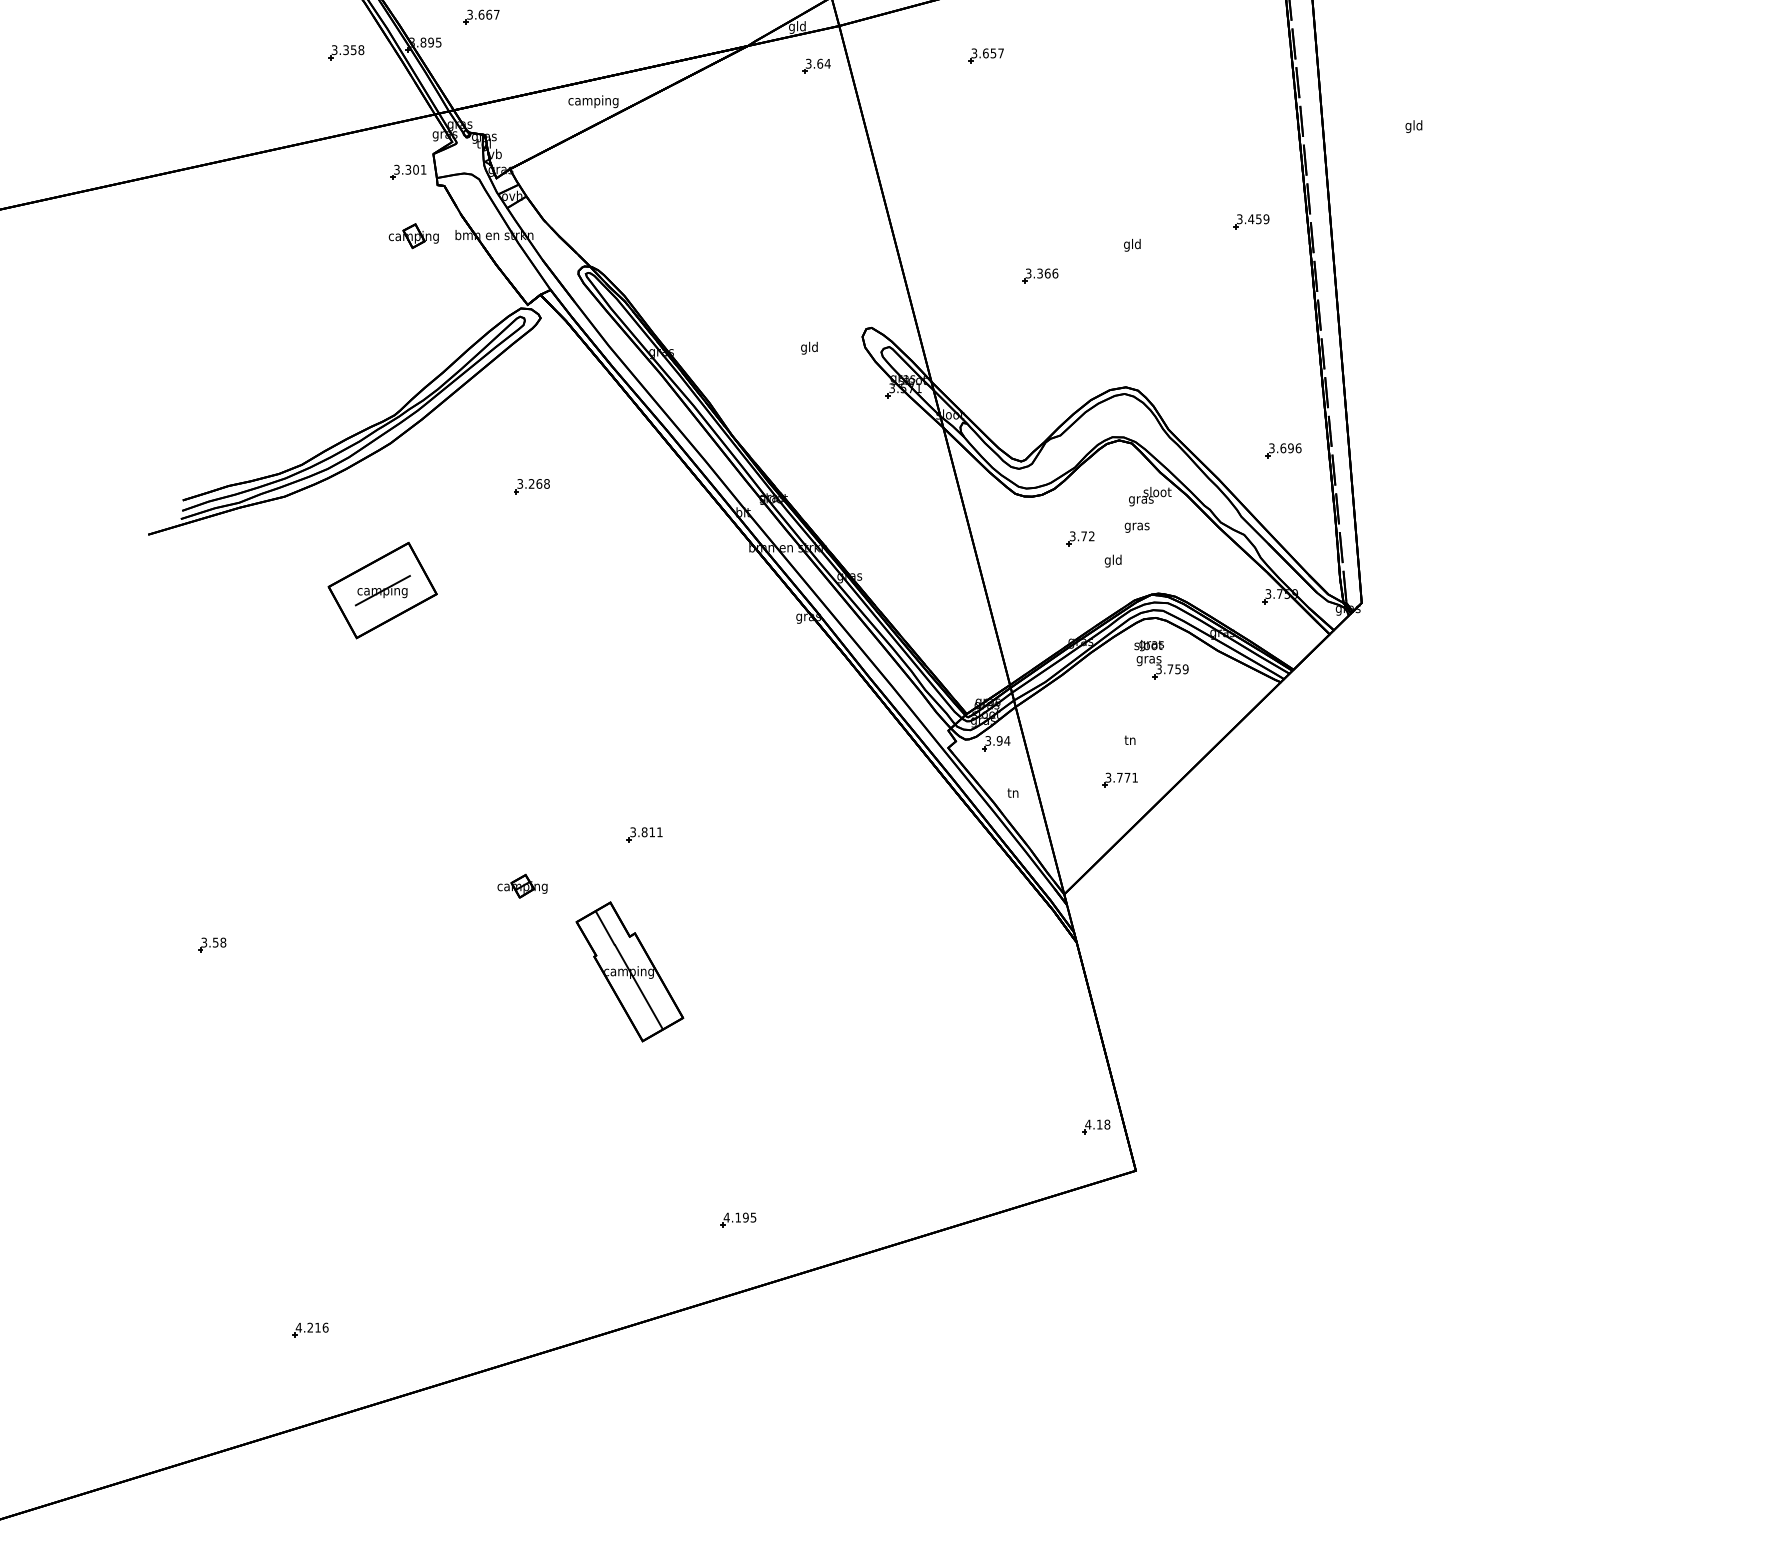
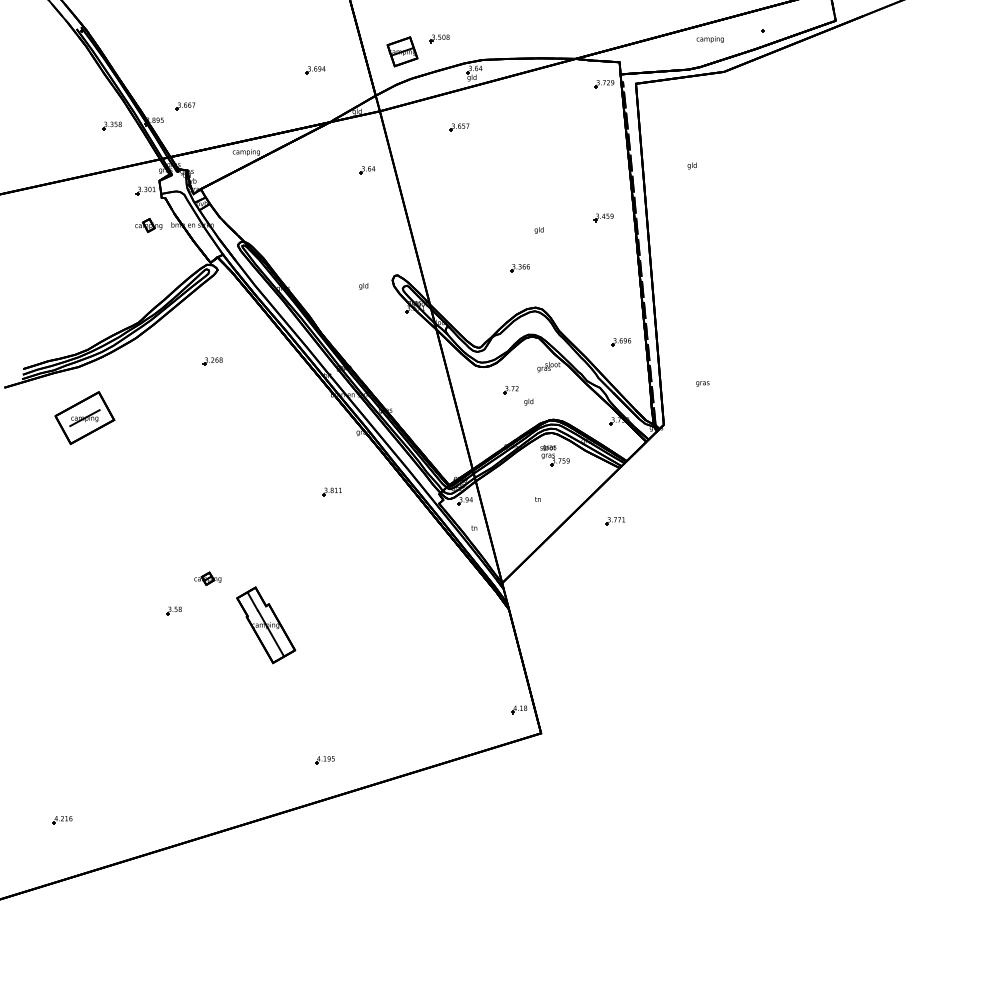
part: (816, 66) -> (367, 170), moved
part: (1039, 276) -> (519, 268), moved
text: (1136, 526) -> (702, 383), moved
part: (382, 591) -> (84, 418), moved
part: (1118, 780) -> (614, 521), moved
part: (643, 834) -> (331, 491), moved
part: (210, 944) -> (173, 610), moved
part: (310, 1331) -> (62, 820), moved

